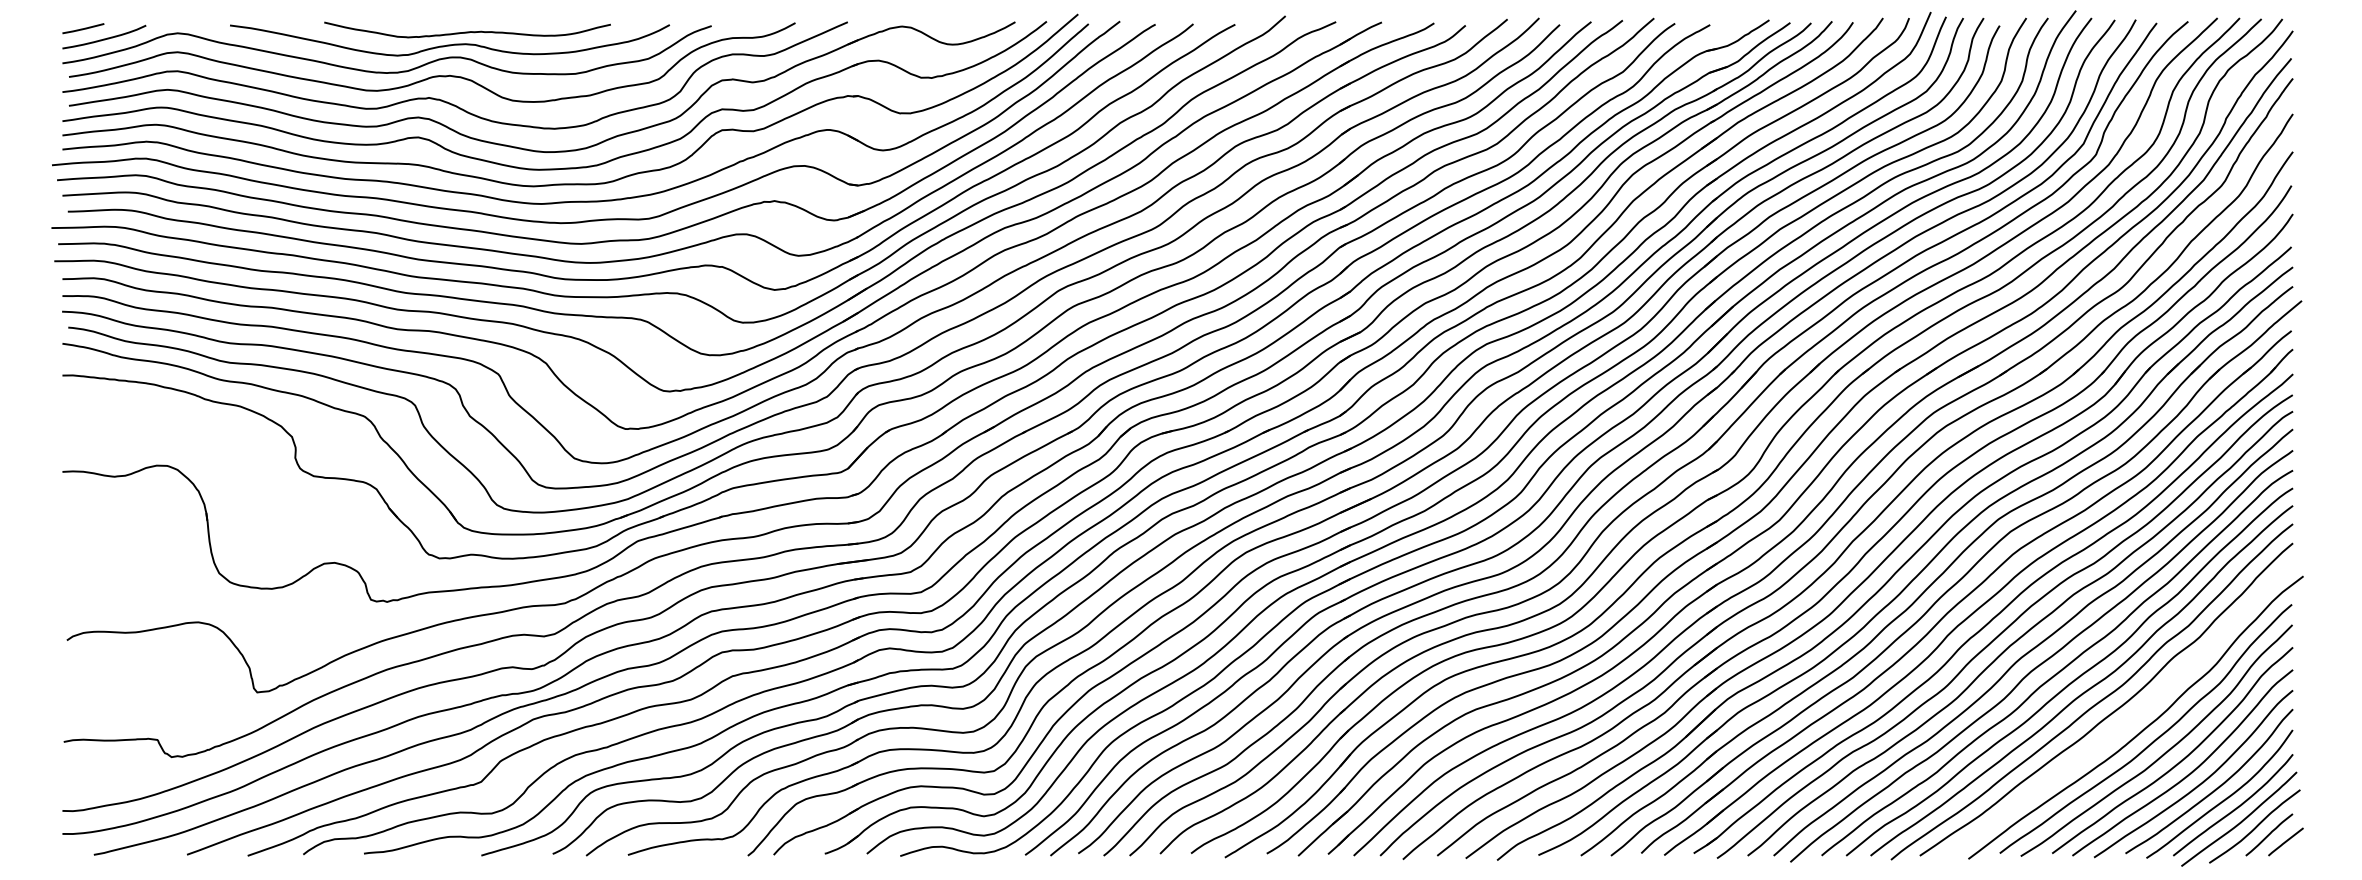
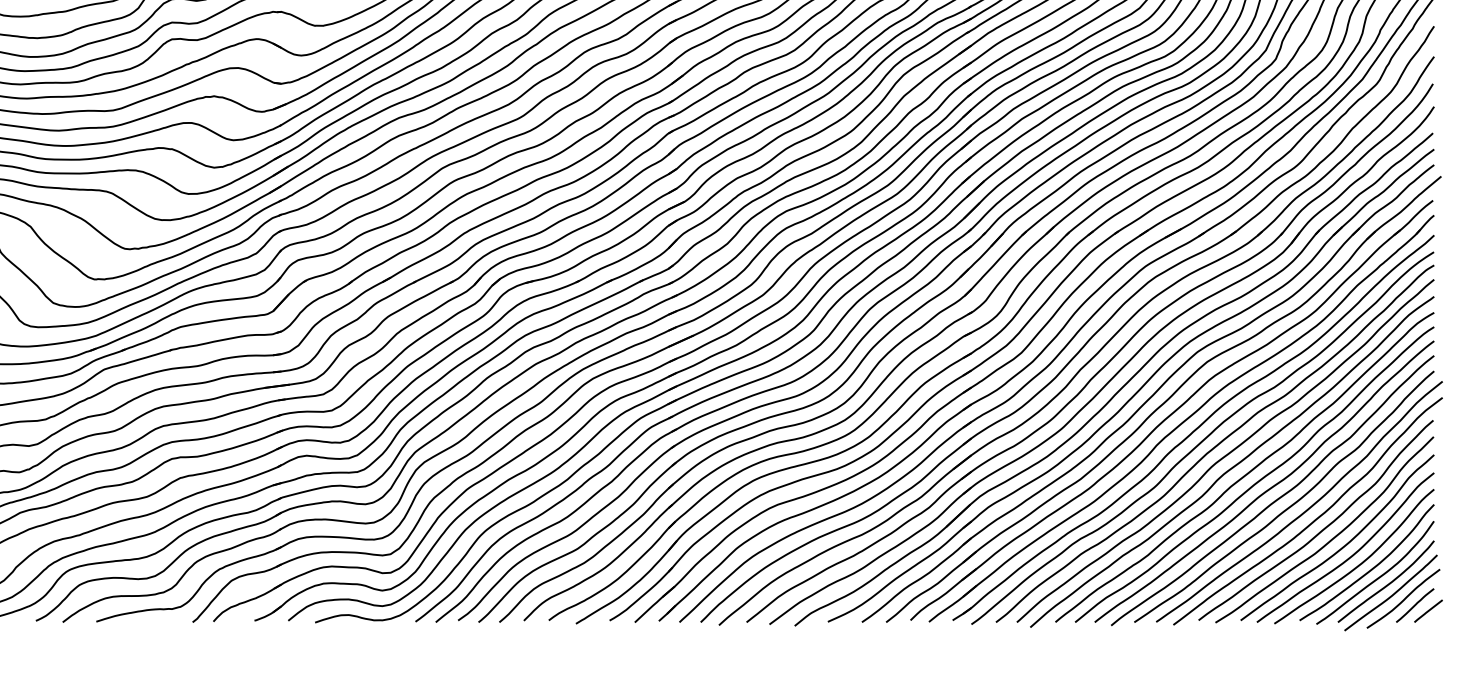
curve: (2131, 717) -> (1304, 511), added

